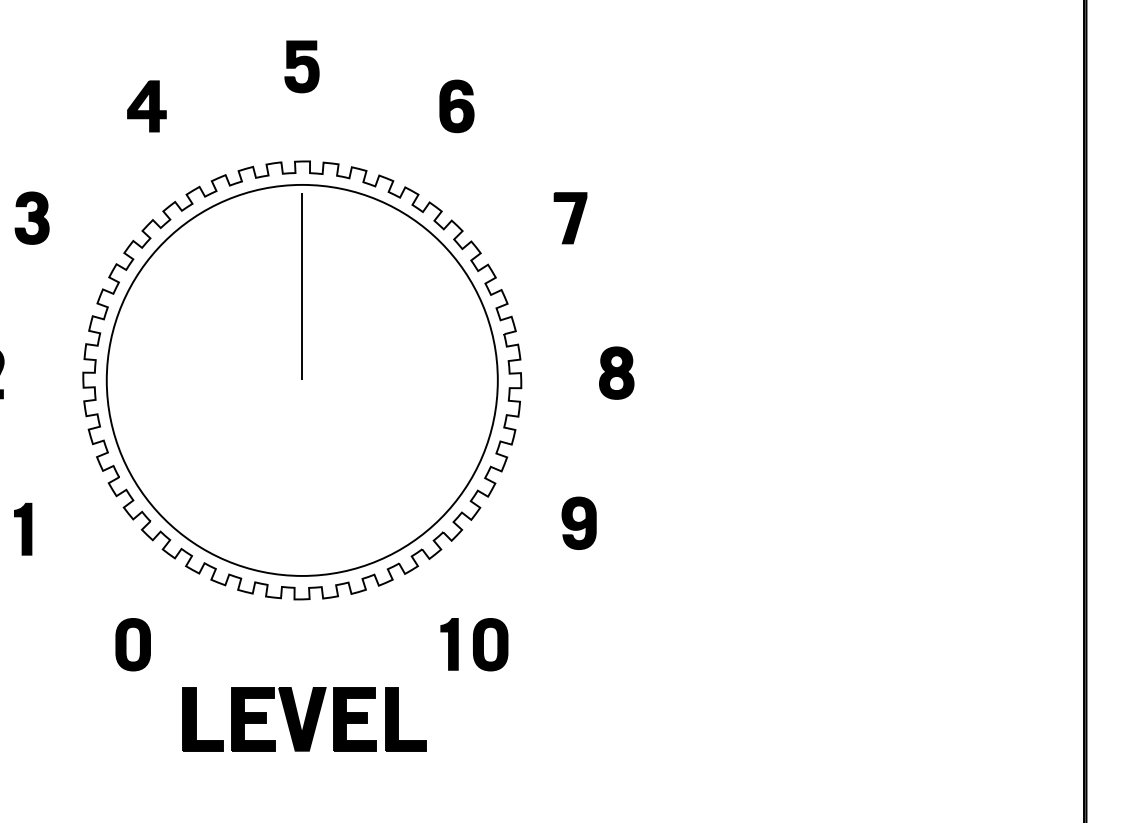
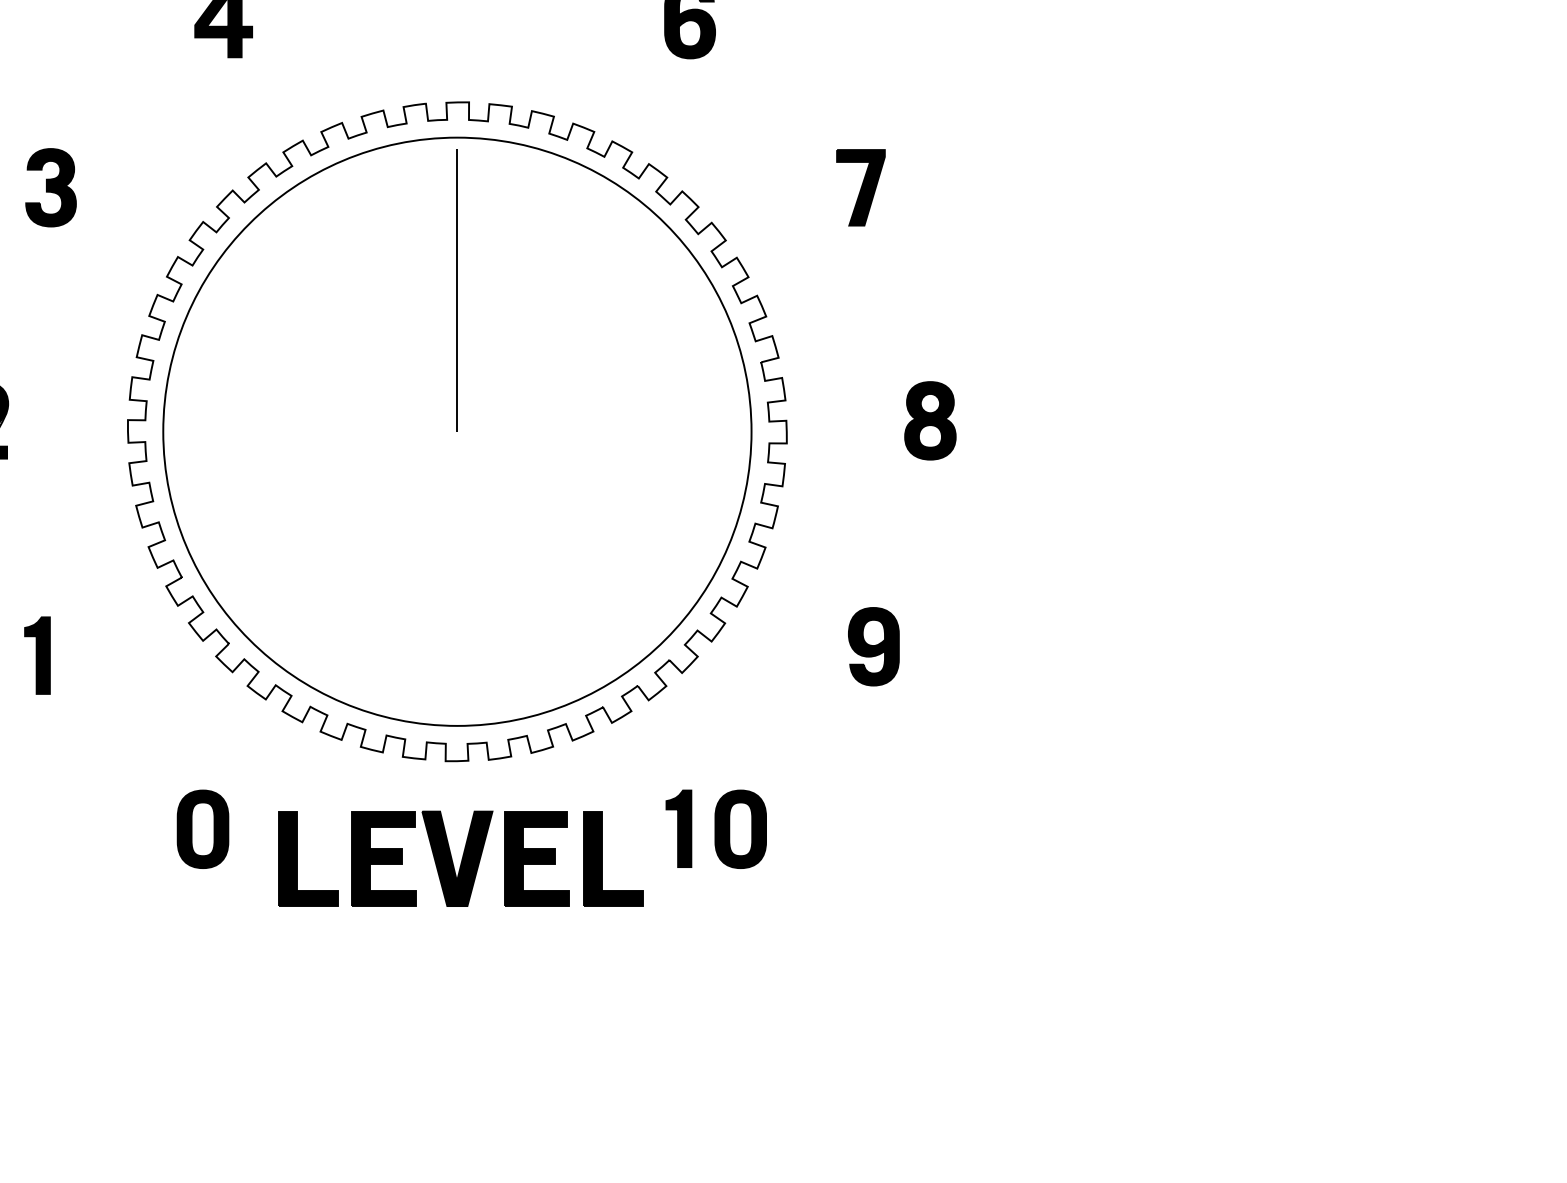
part: (304, 719) -> (460, 859), moved

